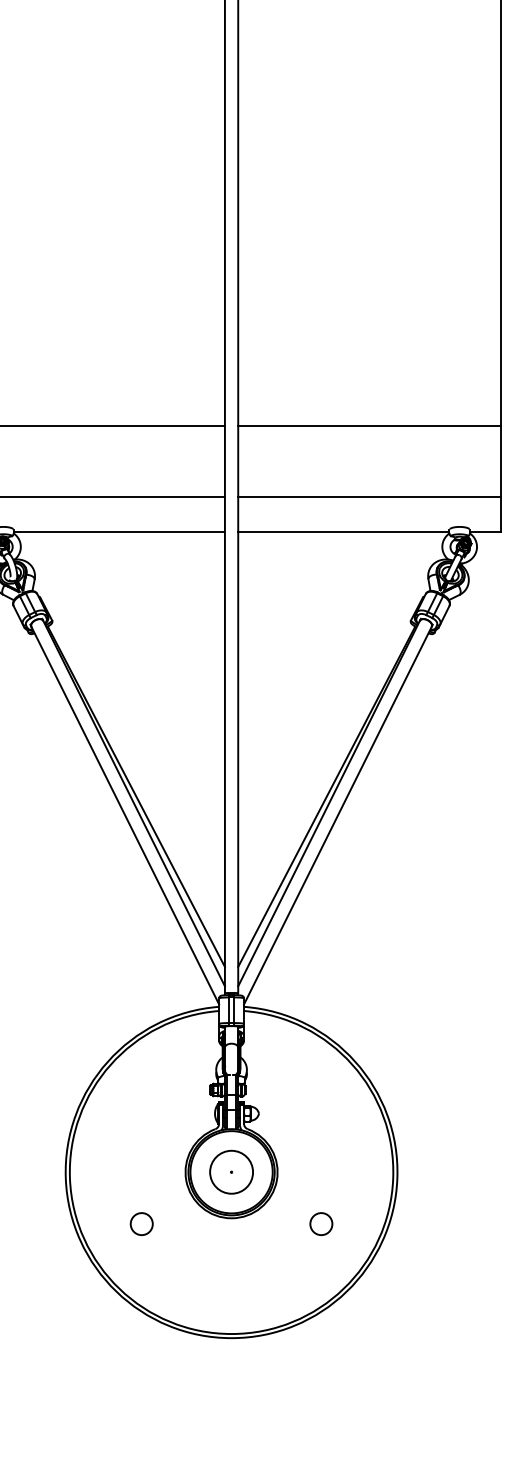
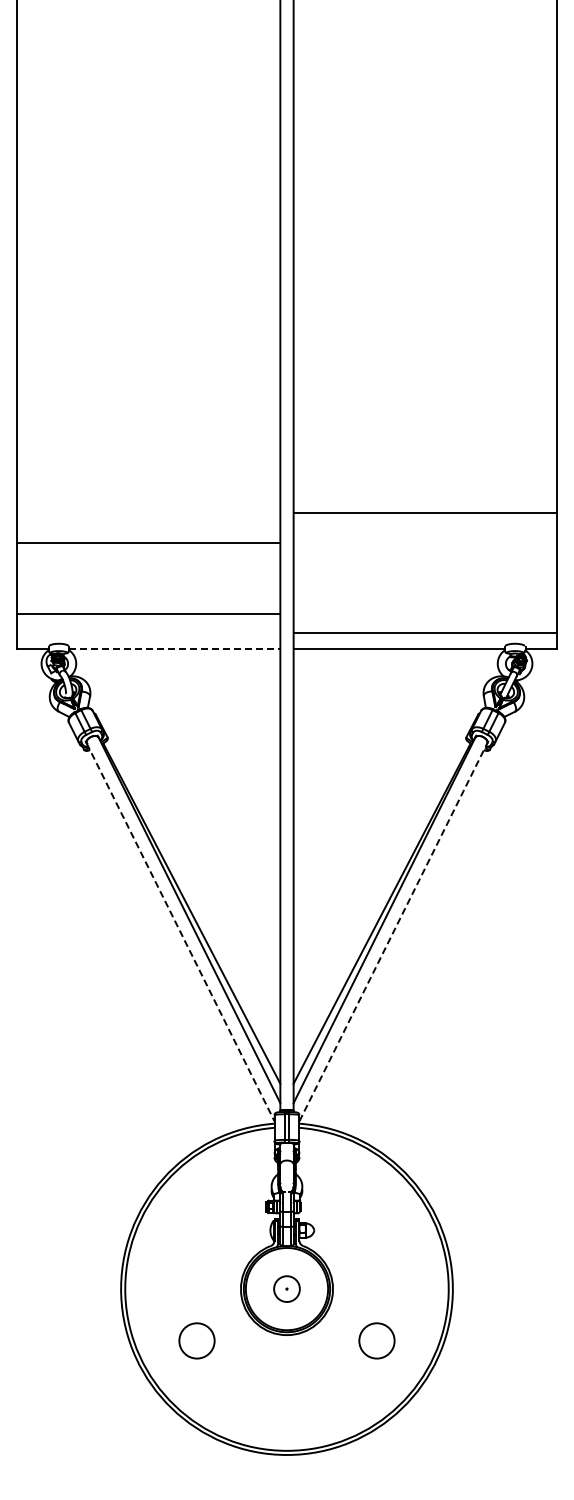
line: (369, 425) -> (424, 512), moved
line: (369, 497) -> (424, 633), moved
line: (119, 531) -> (174, 648), solid -> dashed
line: (338, 814) -> (393, 931), solid -> dashed
line: (125, 815) -> (180, 932), solid -> dashed
circle: (231, 1171) -> (286, 1288), size x0.6
circle: (142, 1223) -> (197, 1340), size x1.6
circle: (321, 1223) -> (376, 1340), size x1.6

